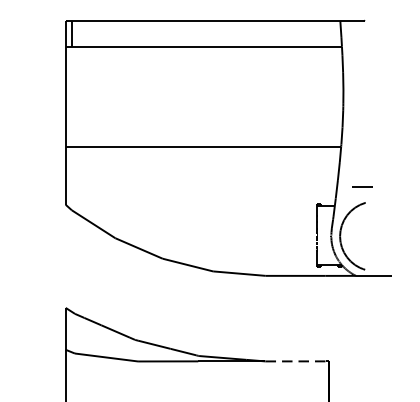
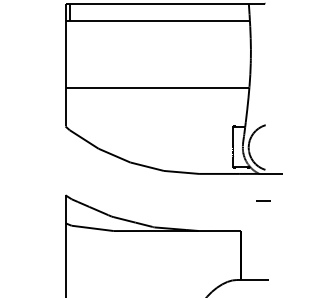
line: (362, 185) -> (263, 200), moved
line: (296, 362) -> (219, 231), dashed -> solid

